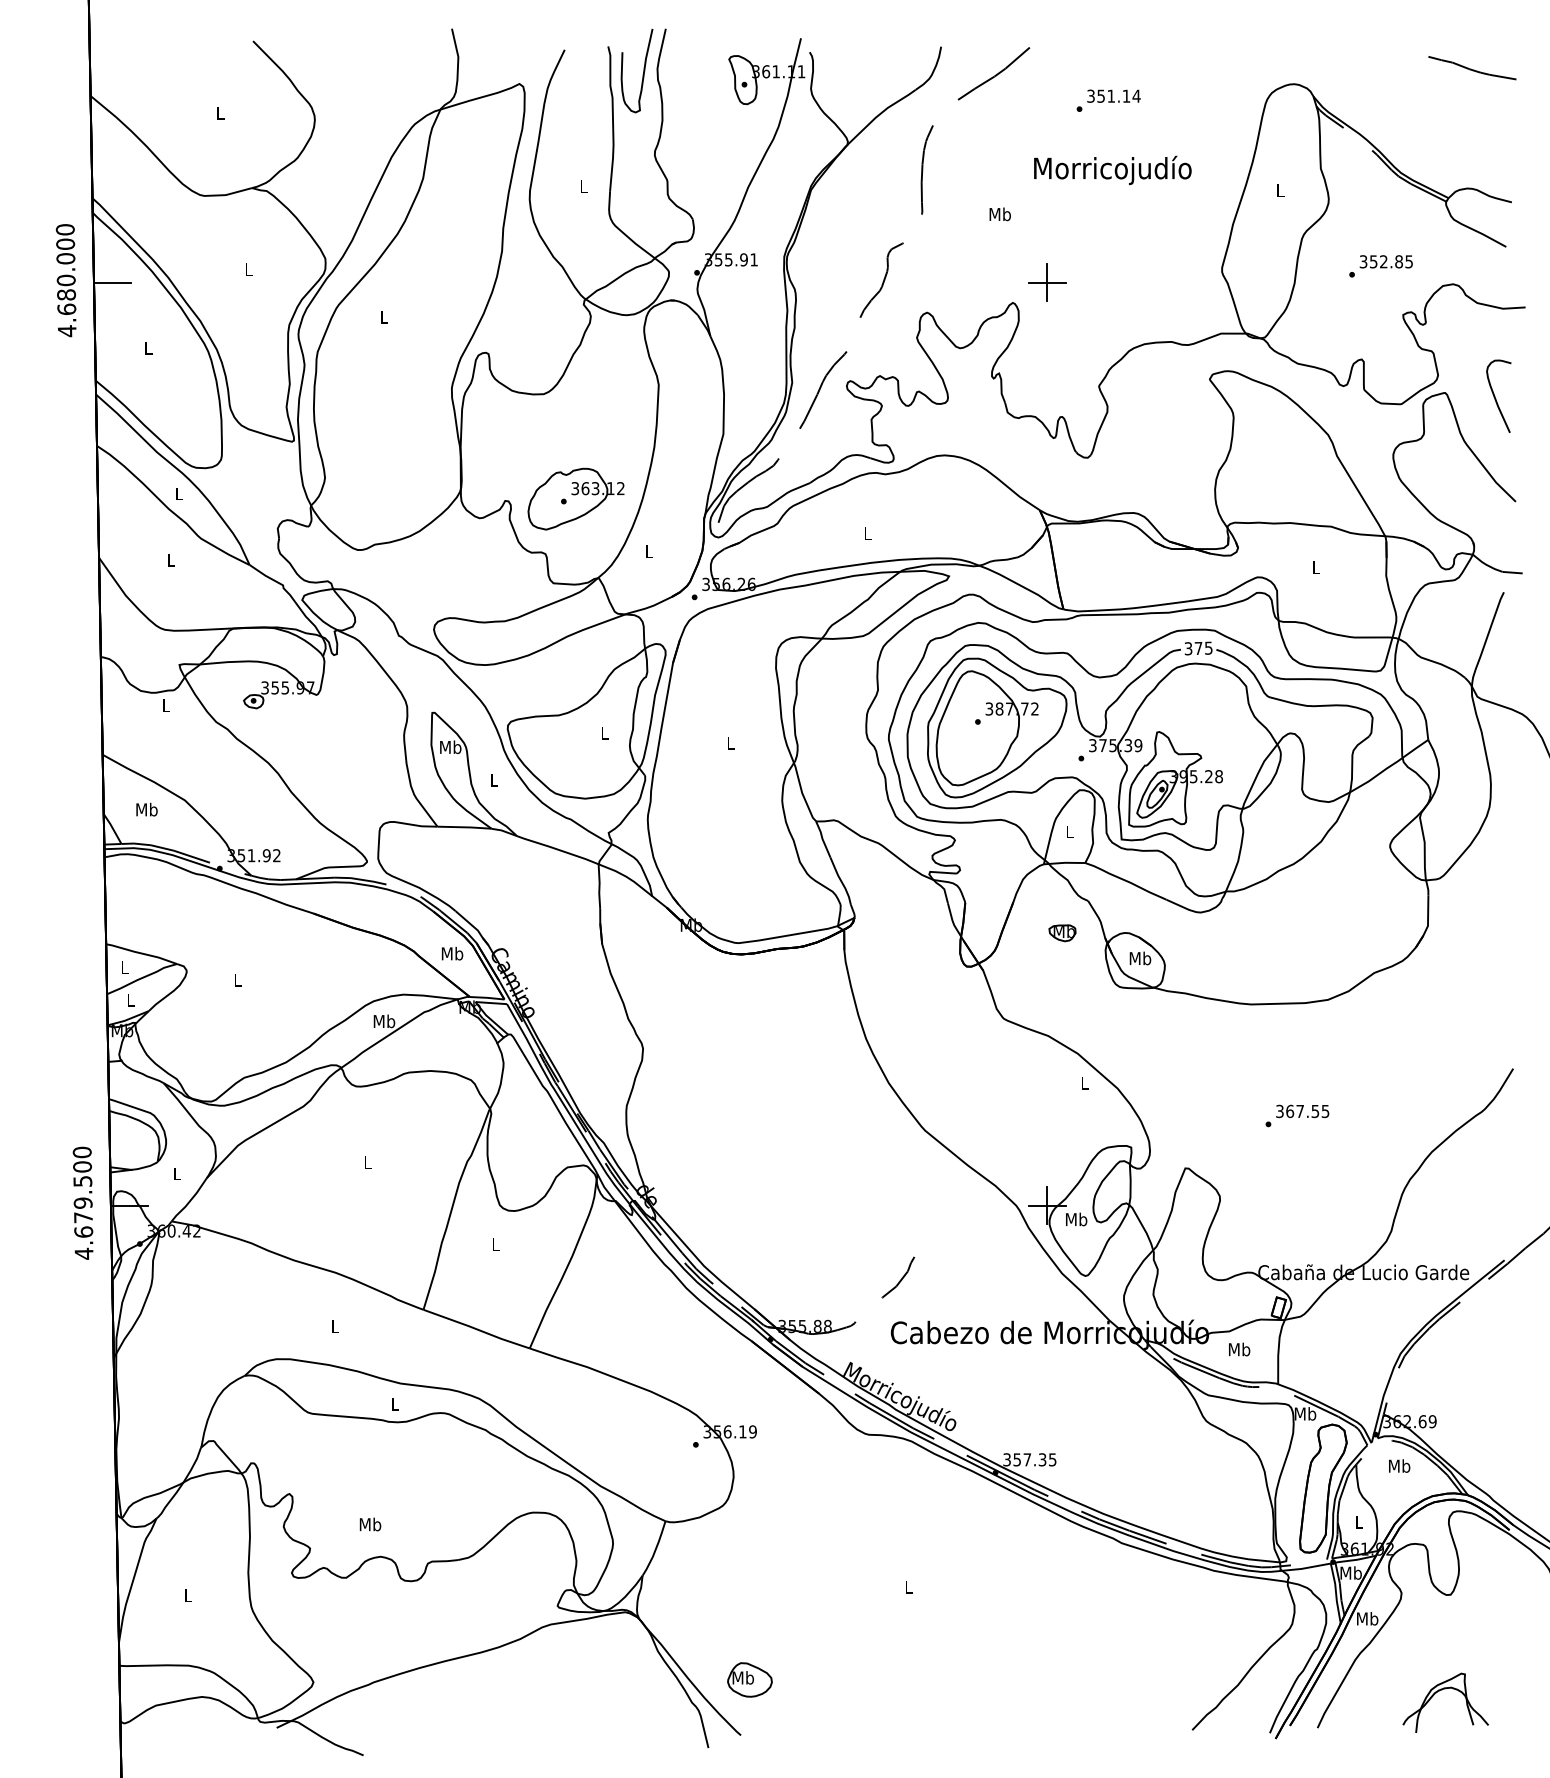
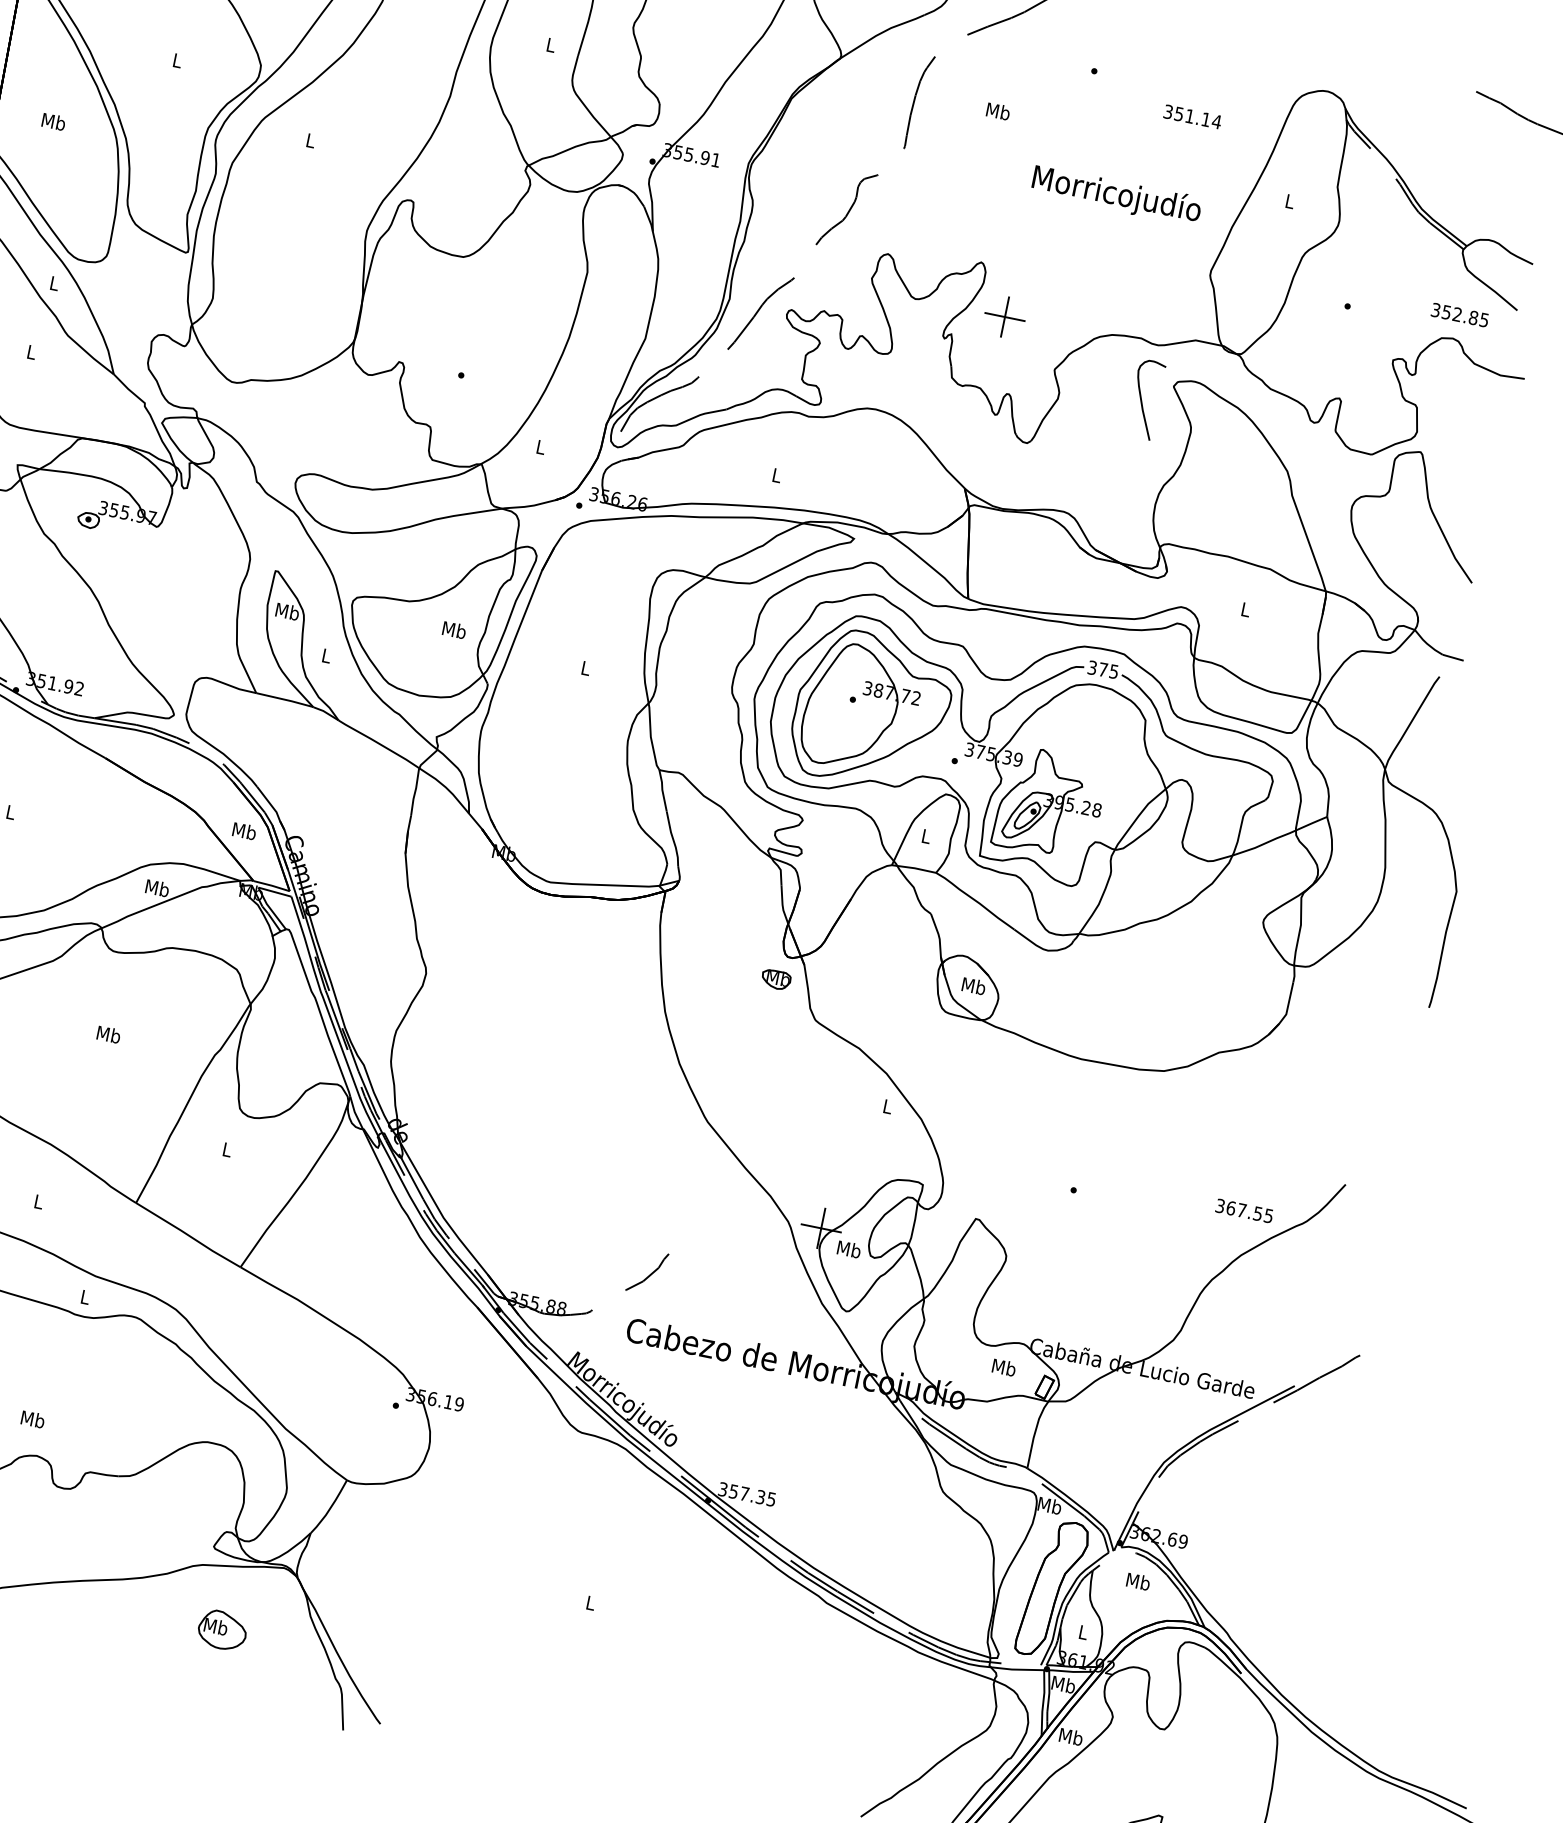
text: (1113, 95) -> (1192, 116), moved
text: (1112, 170) -> (1116, 195), moved
text: (999, 214) -> (997, 111), moved
text: (1385, 261) -> (1459, 314), moved
line: (112, 282) -> (29, 44), removed
part: (1047, 282) -> (1005, 316), moved
text: (148, 347) -> (53, 121), L -> Mb
curve: (1495, 396) -> (1142, 398), moved
part: (575, 498) -> (474, 374), removed
text: (604, 732) -> (454, 629), L -> Mb
part: (1062, 933) -> (776, 979), moved
text: (1302, 1111) -> (1244, 1211), moved
text: (367, 1162) -> (108, 1034), L -> Mb
text: (1239, 1349) -> (1004, 1367), moved
part: (749, 1679) -> (222, 1629), moved

